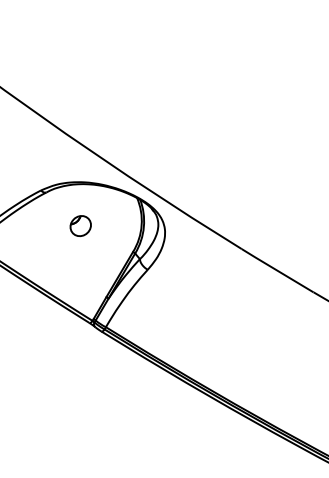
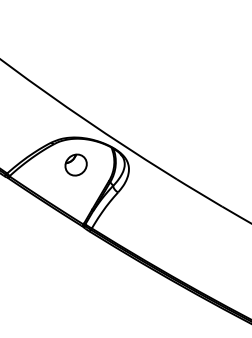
part: (79, 225) -> (75, 164), size x1.67

